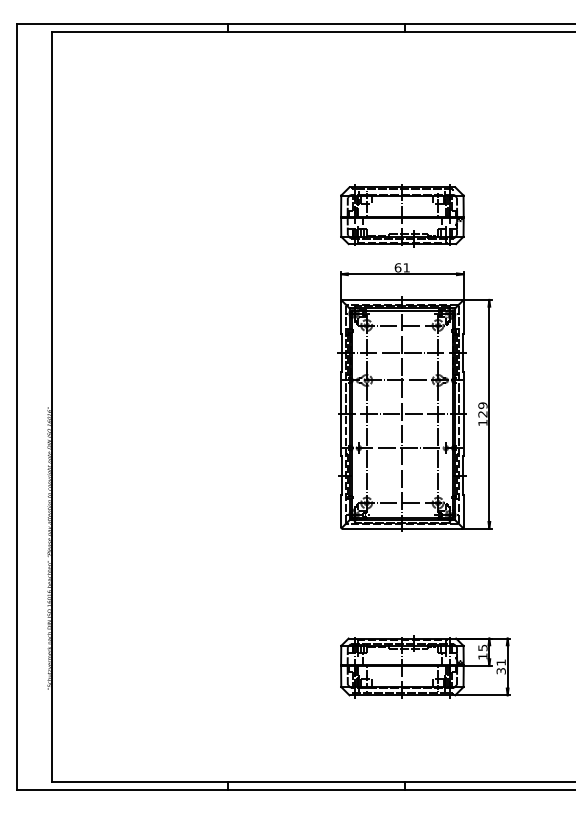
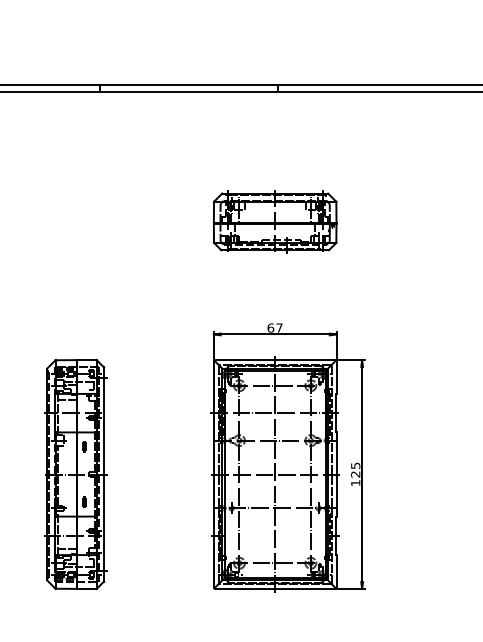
part: (402, 215) -> (275, 221), moved
text: (406, 267) -> (279, 327), 61 -> 67
text: (482, 405) -> (355, 465), 129 -> 125
part: (202, 413) -> (75, 473), added

